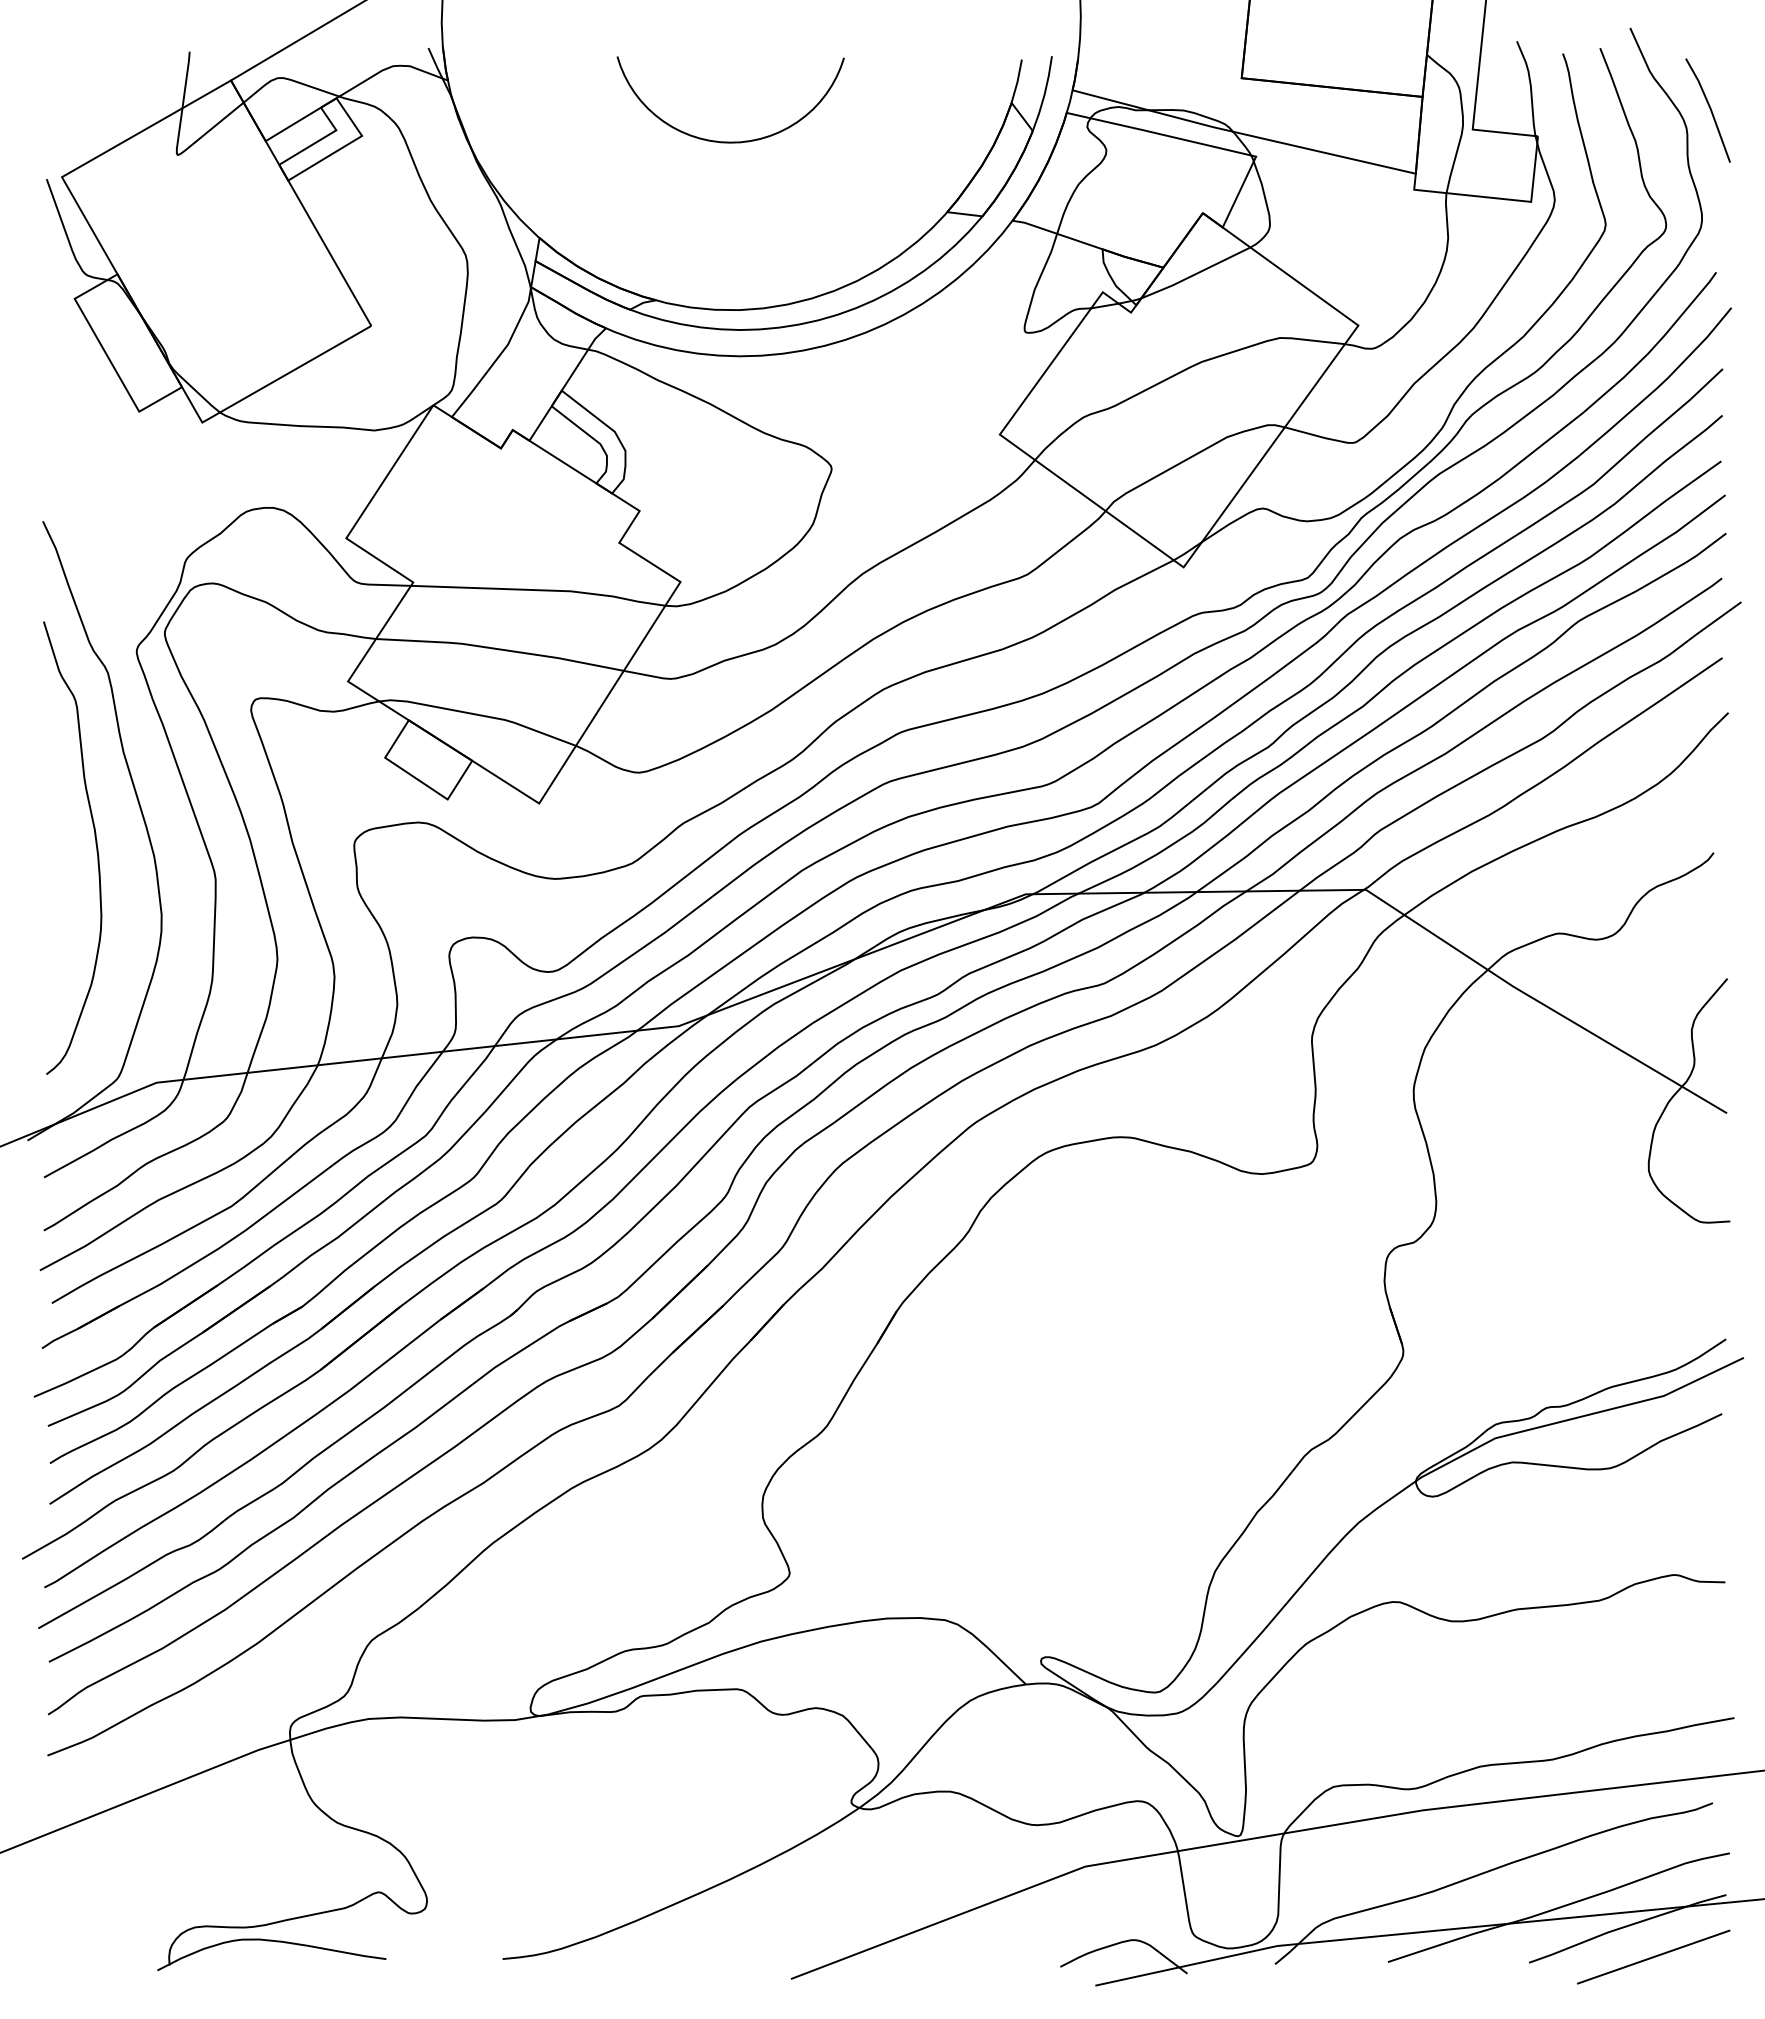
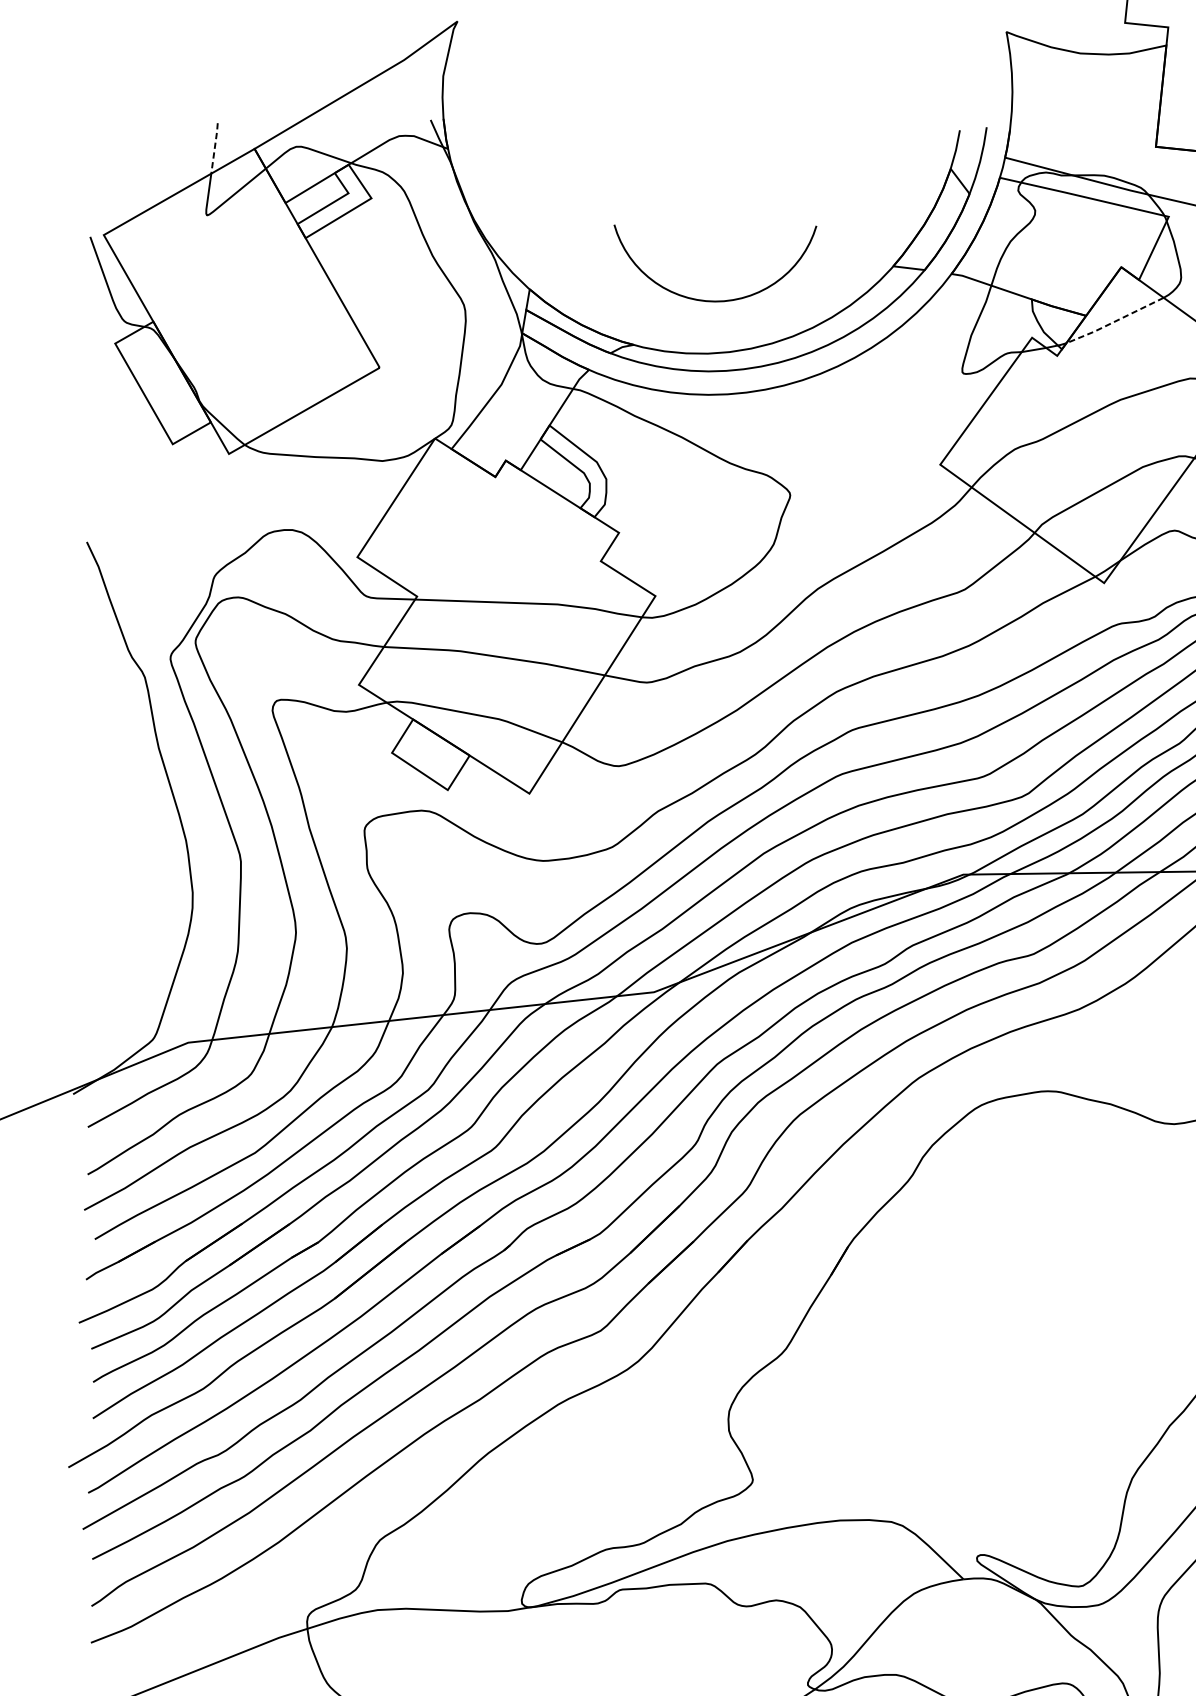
line: (186, 79) -> (214, 148), solid -> dashed
curve: (730, 141) -> (715, 300), moved
line: (1195, 274) -> (1114, 321), solid -> dashed
curve: (95, 844) -> (133, 830), removed

